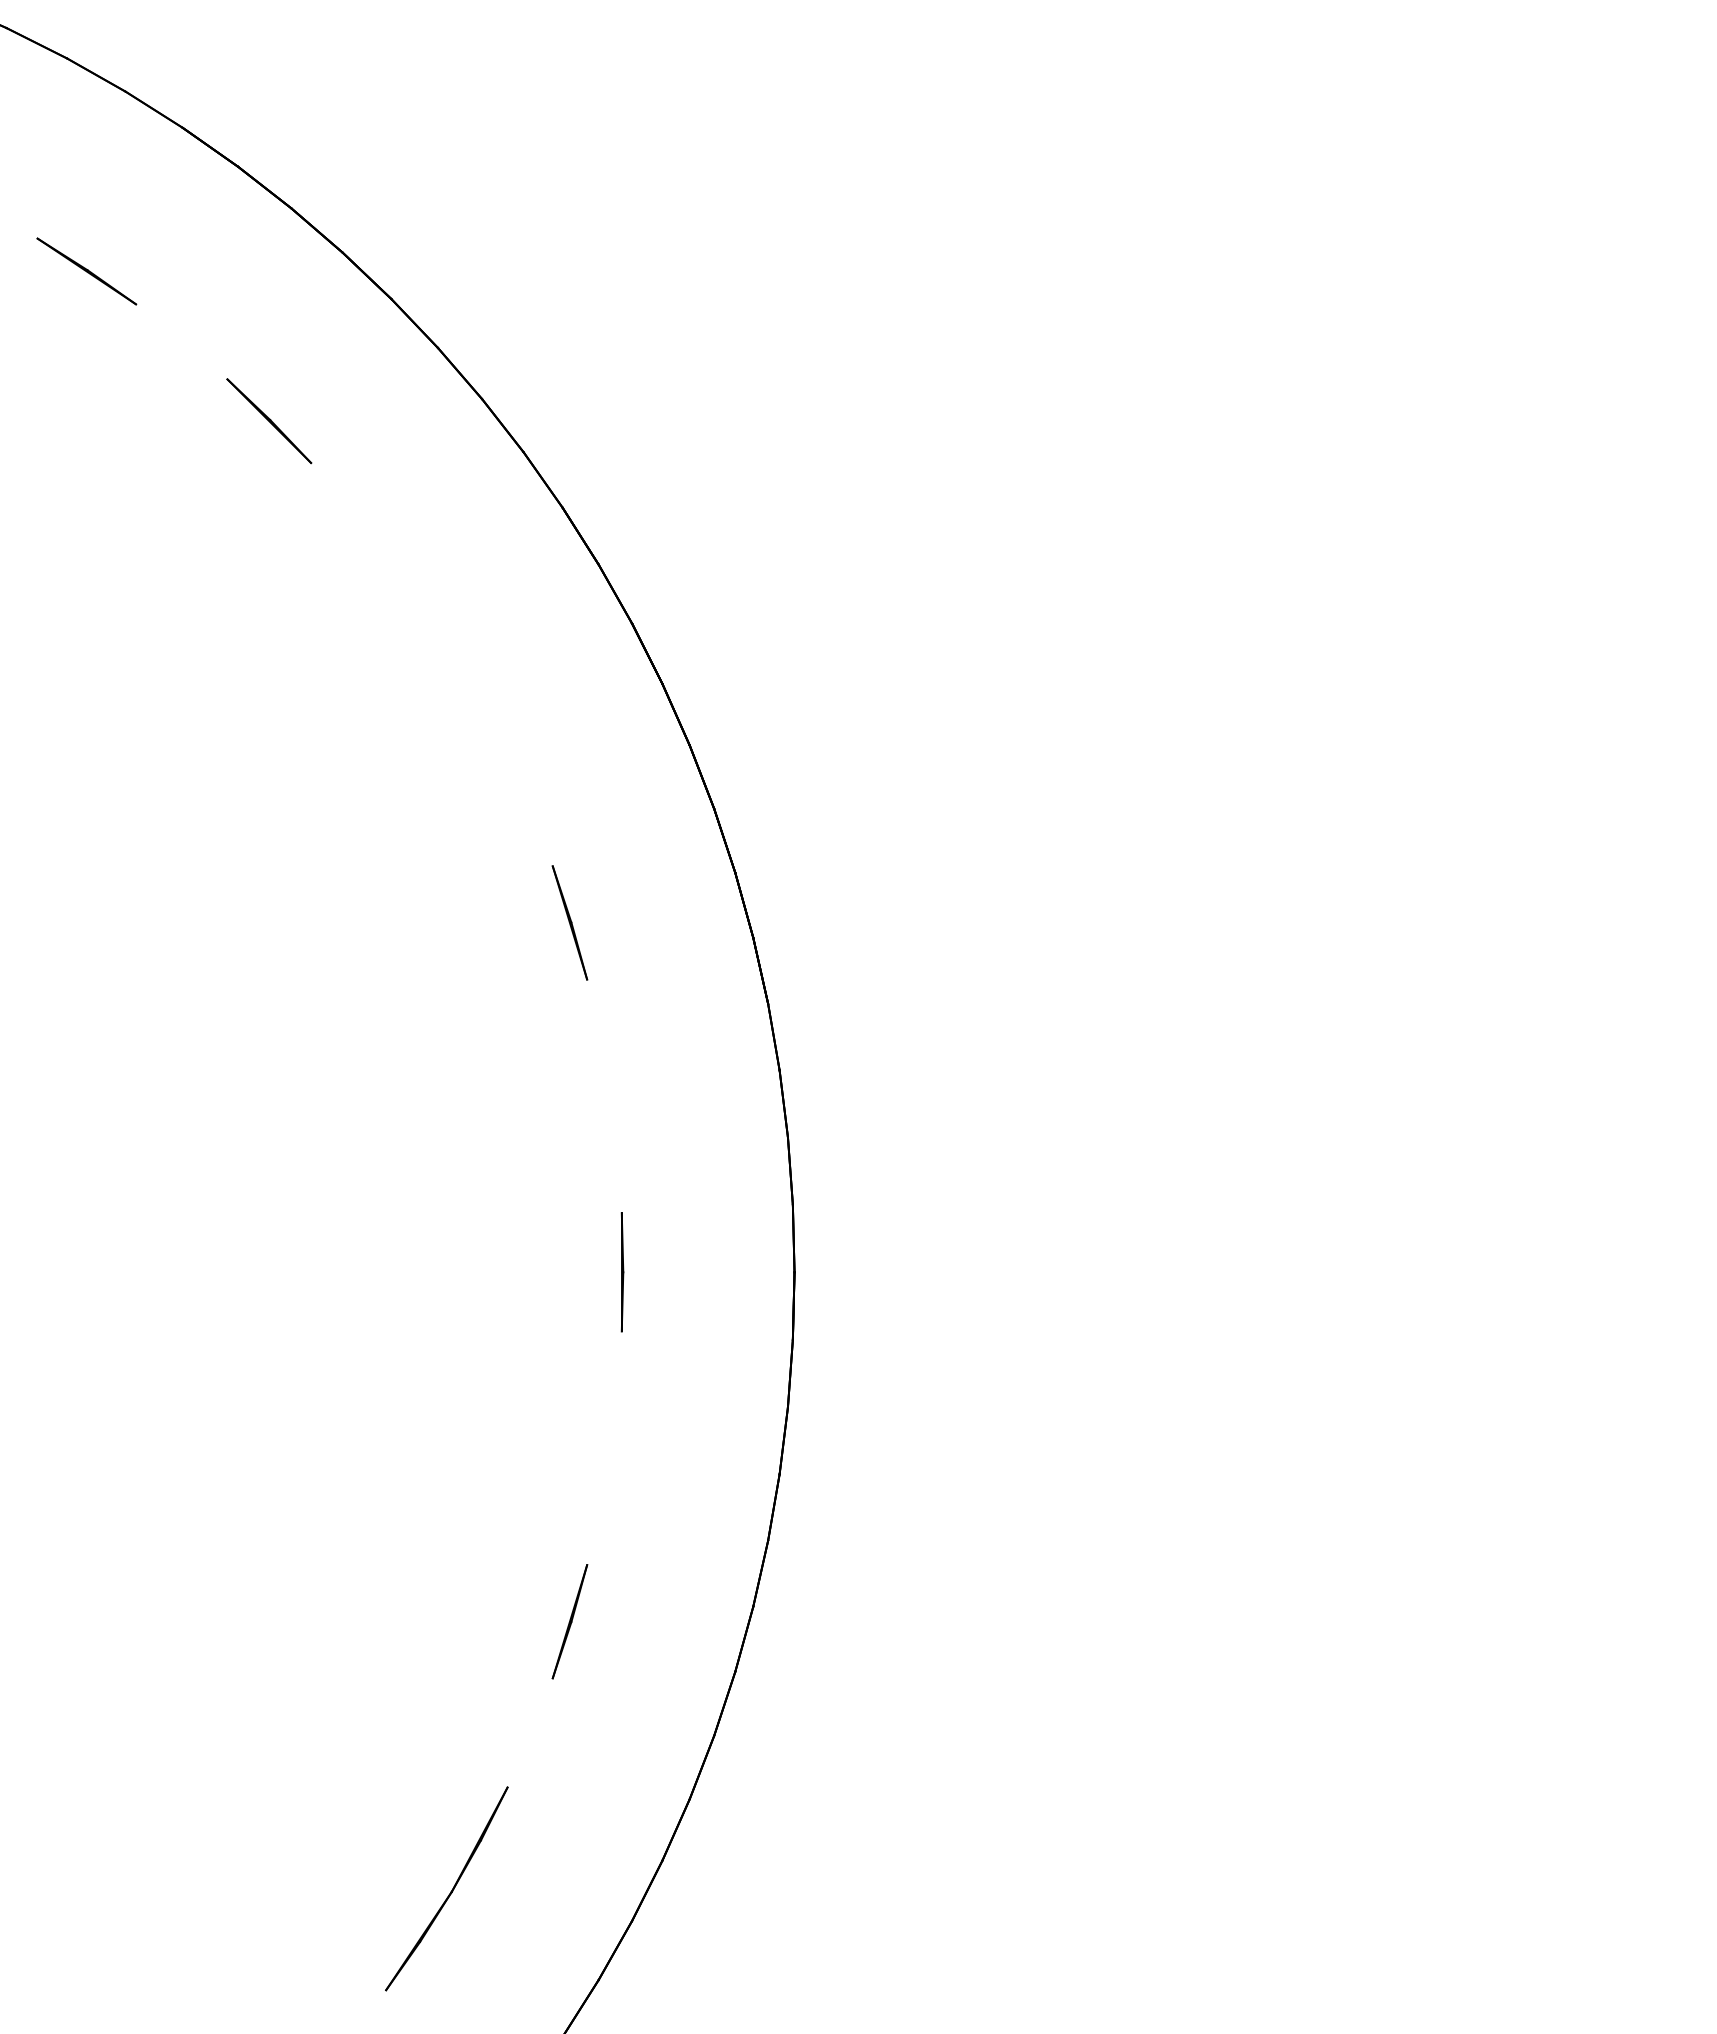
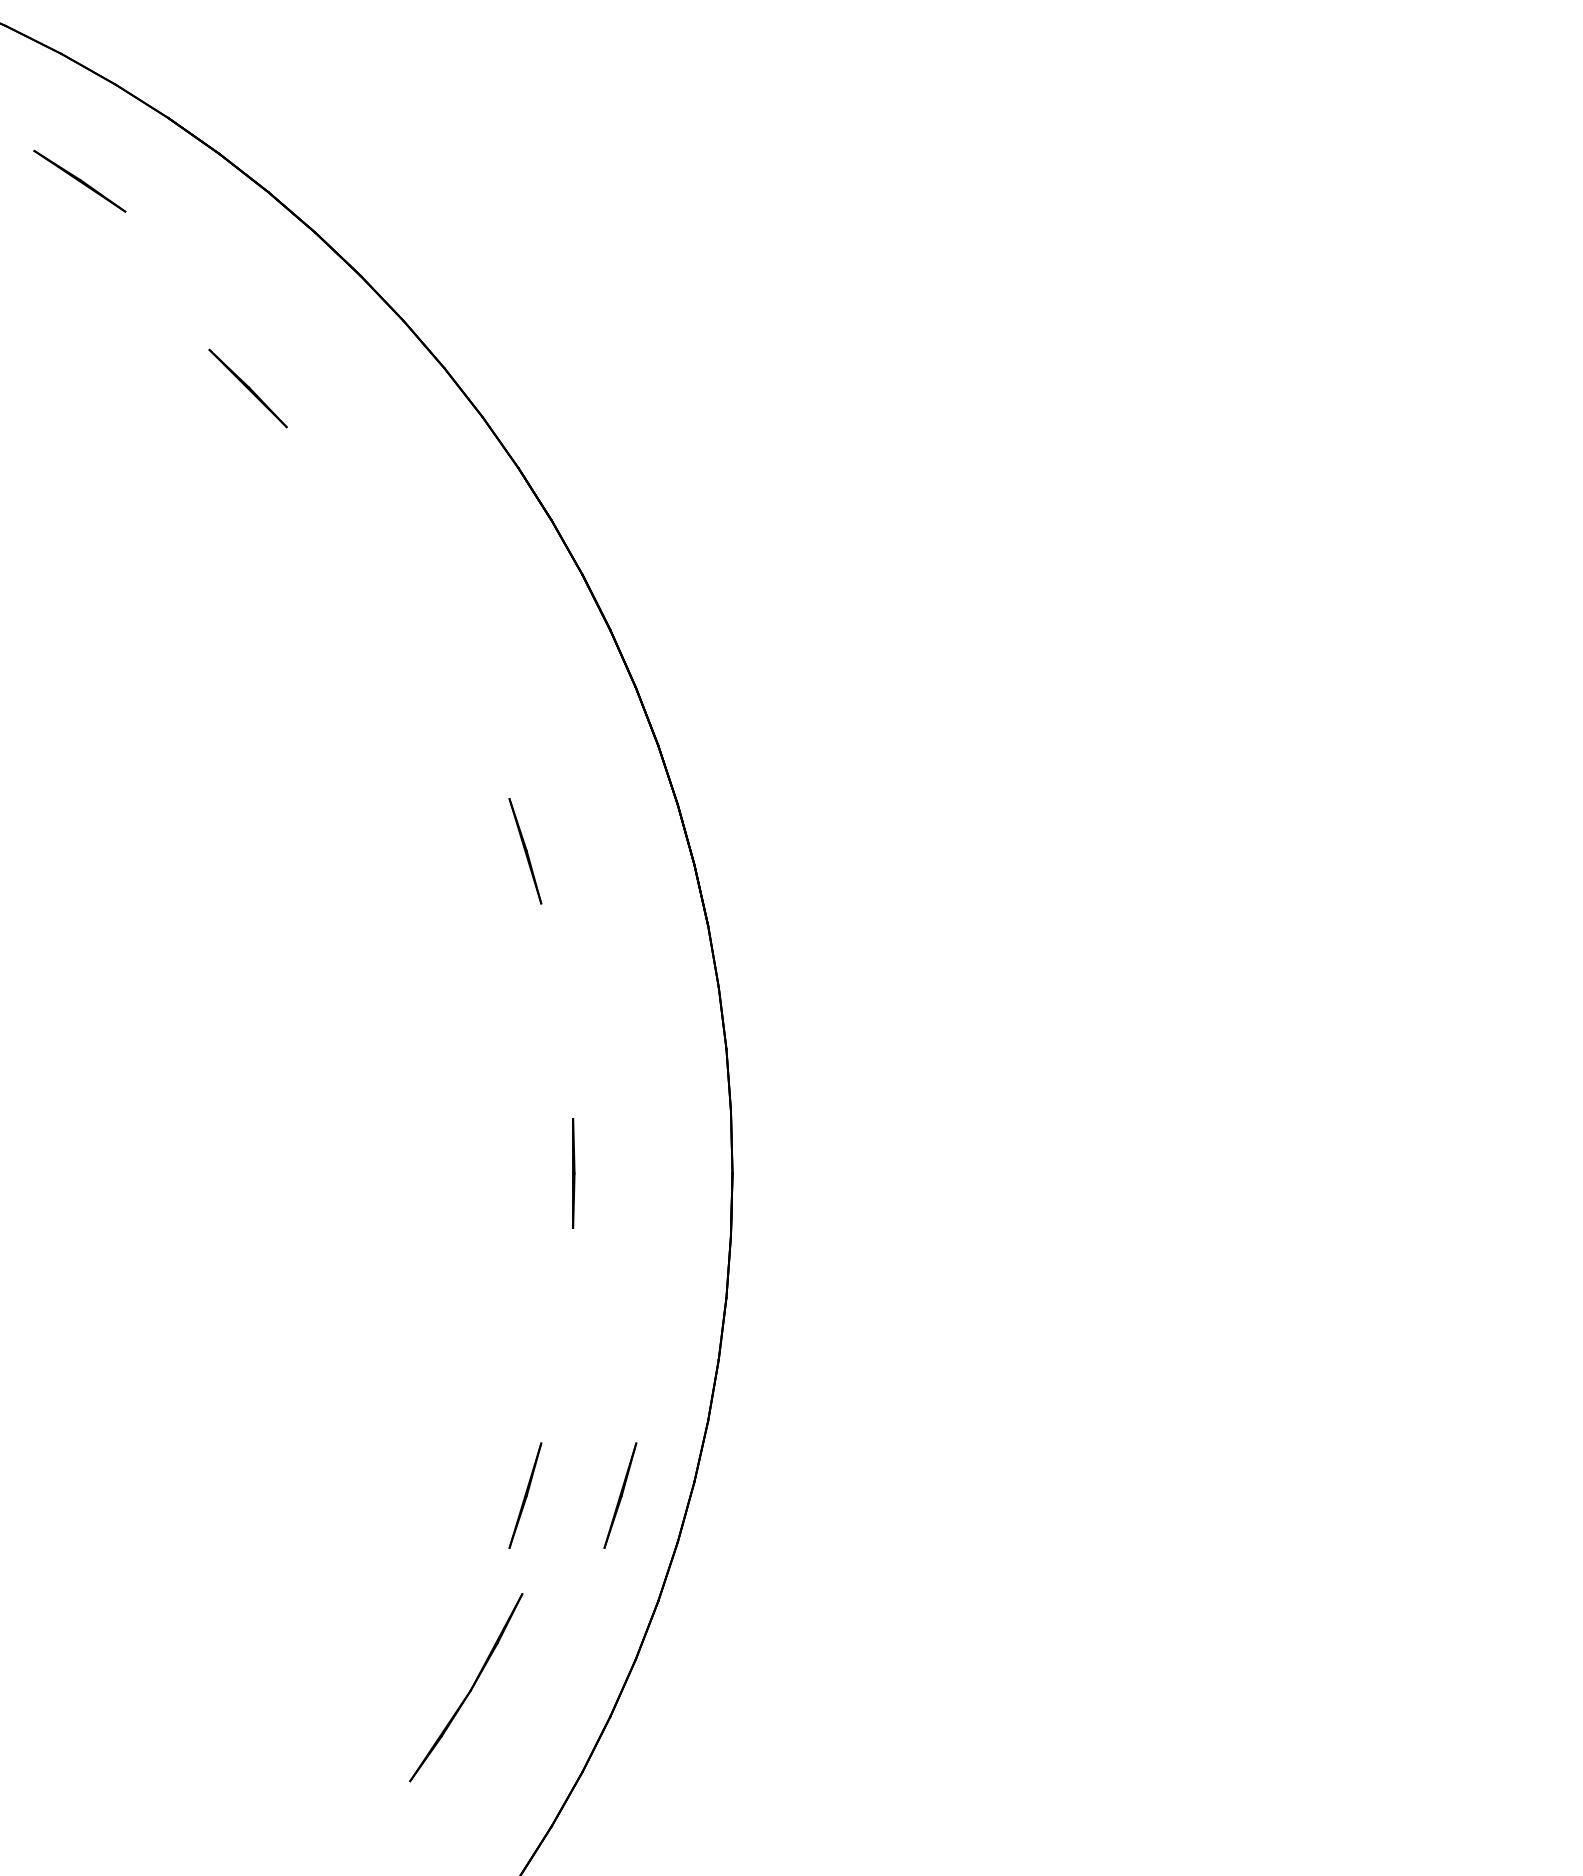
line: (86, 271) -> (79, 181), moved
line: (672, 1621) -> (619, 1495), added
part: (446, 1888) -> (465, 1687), moved

